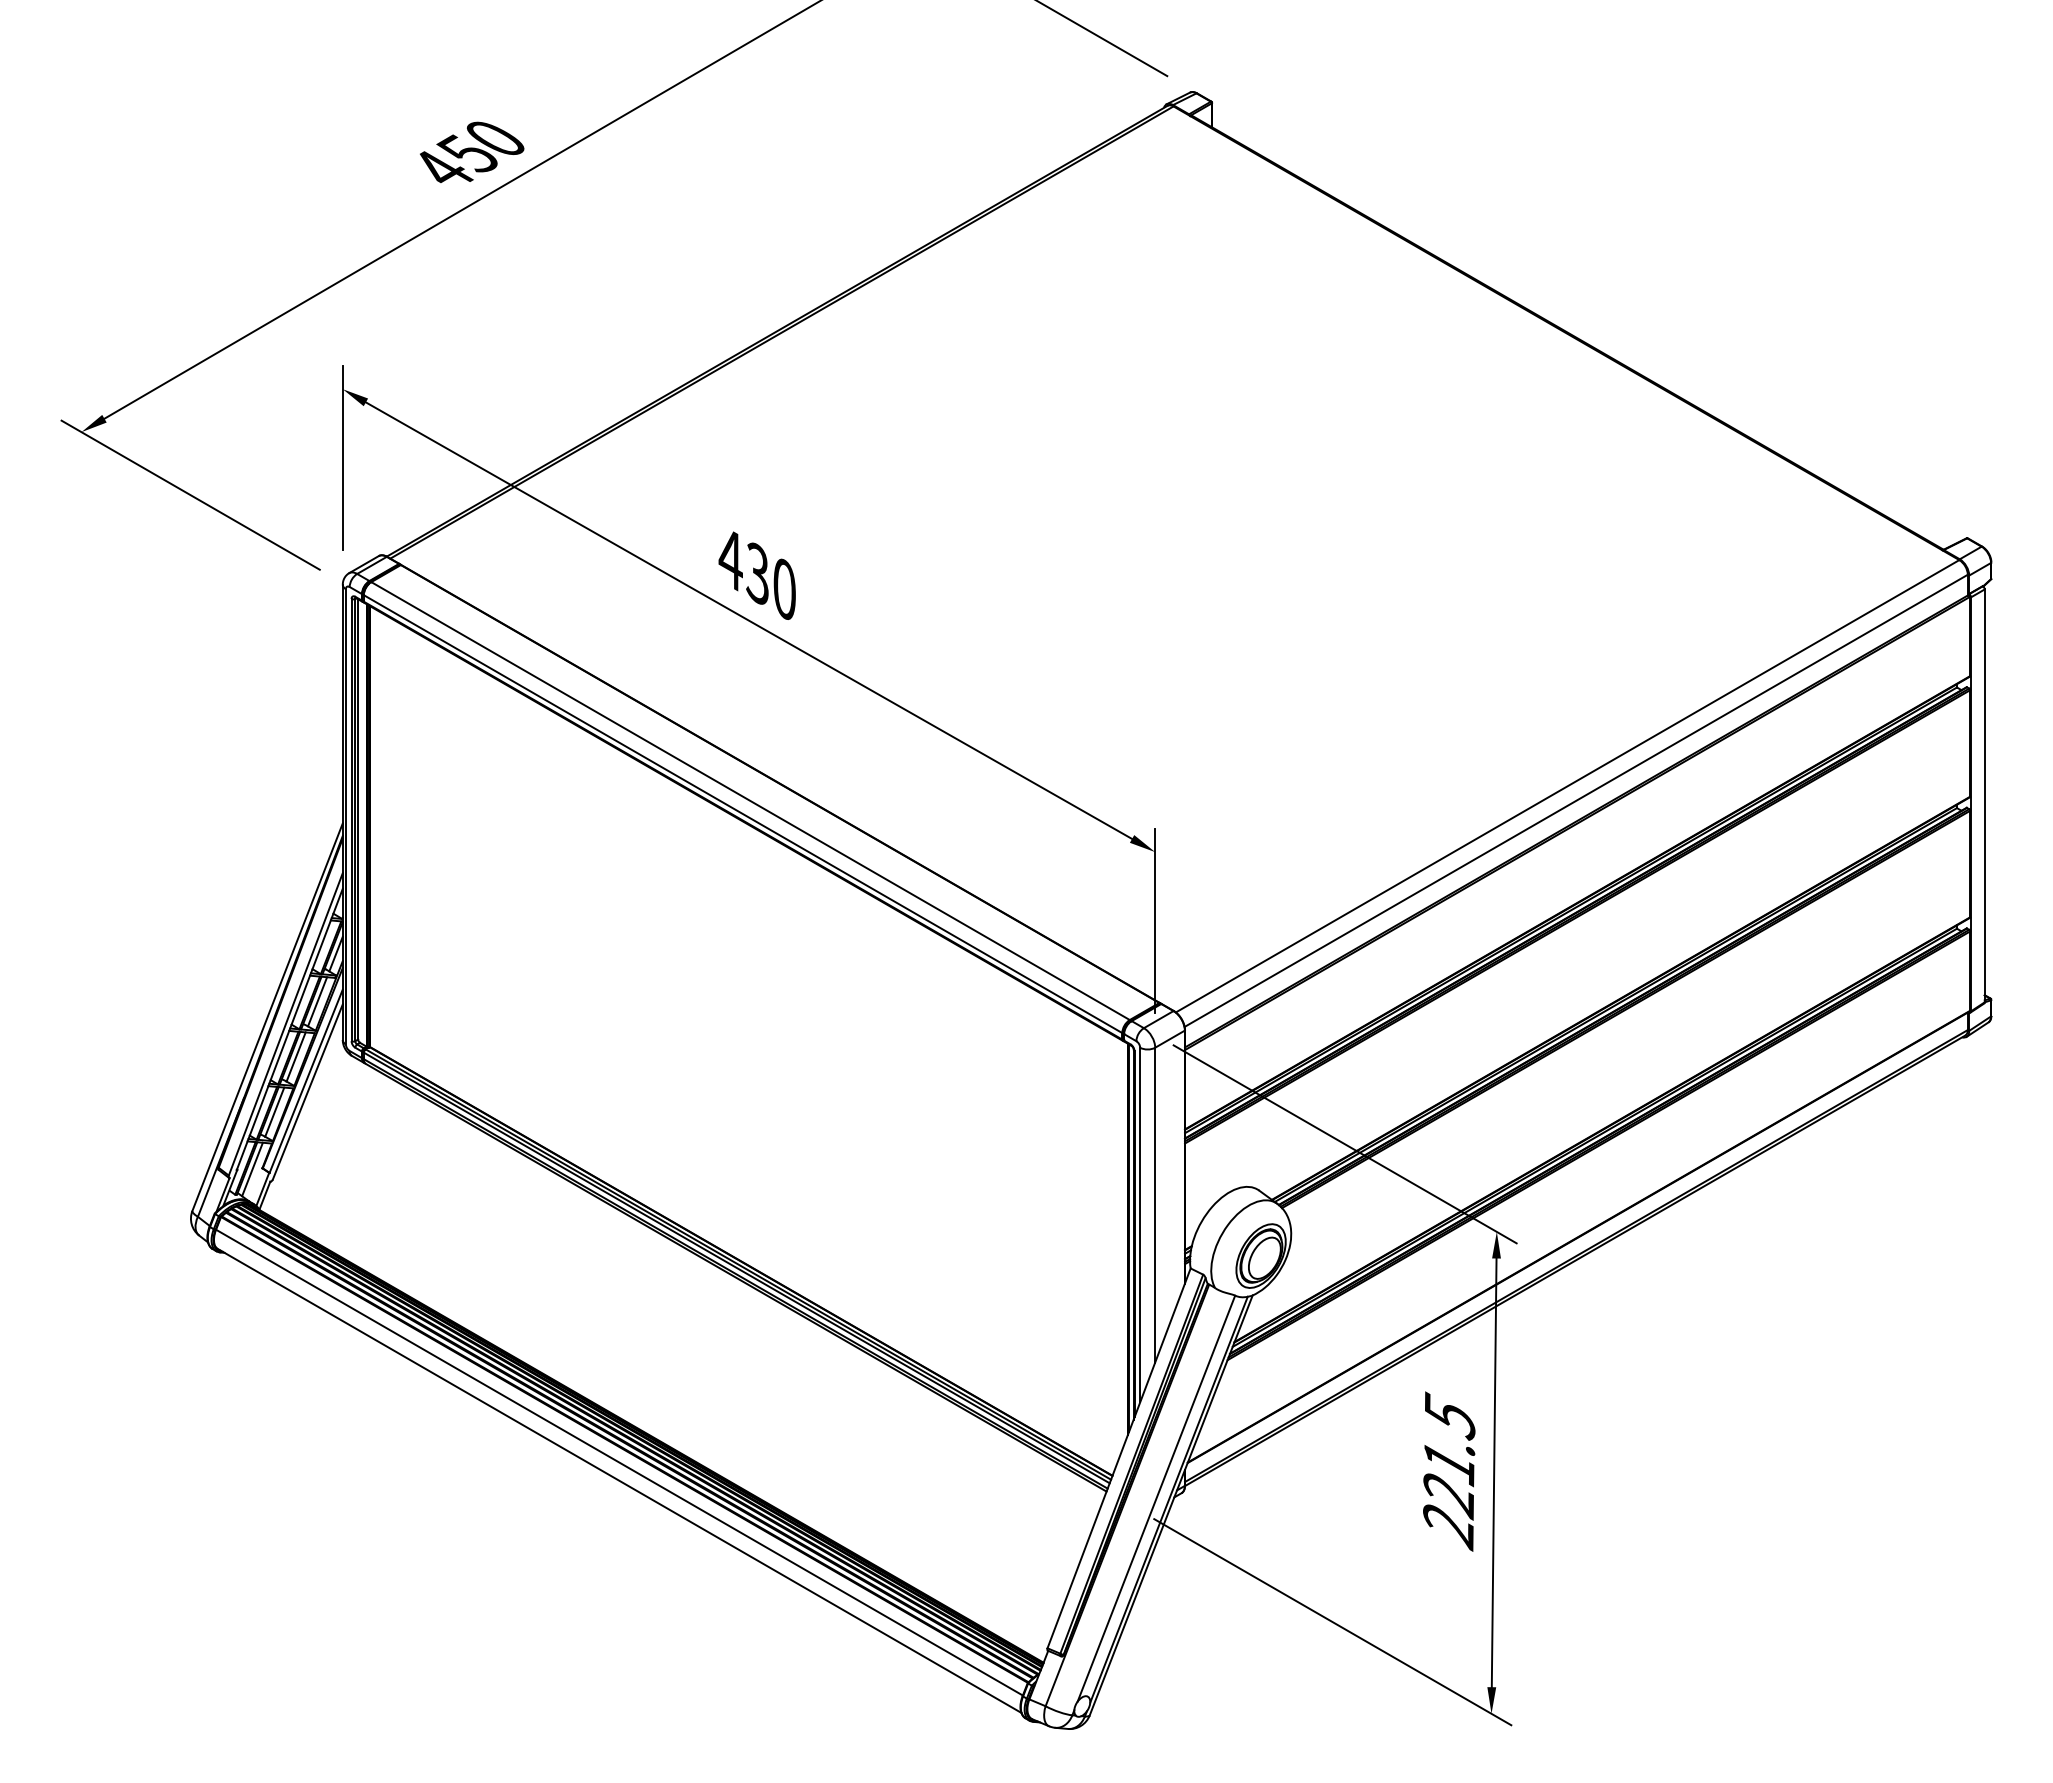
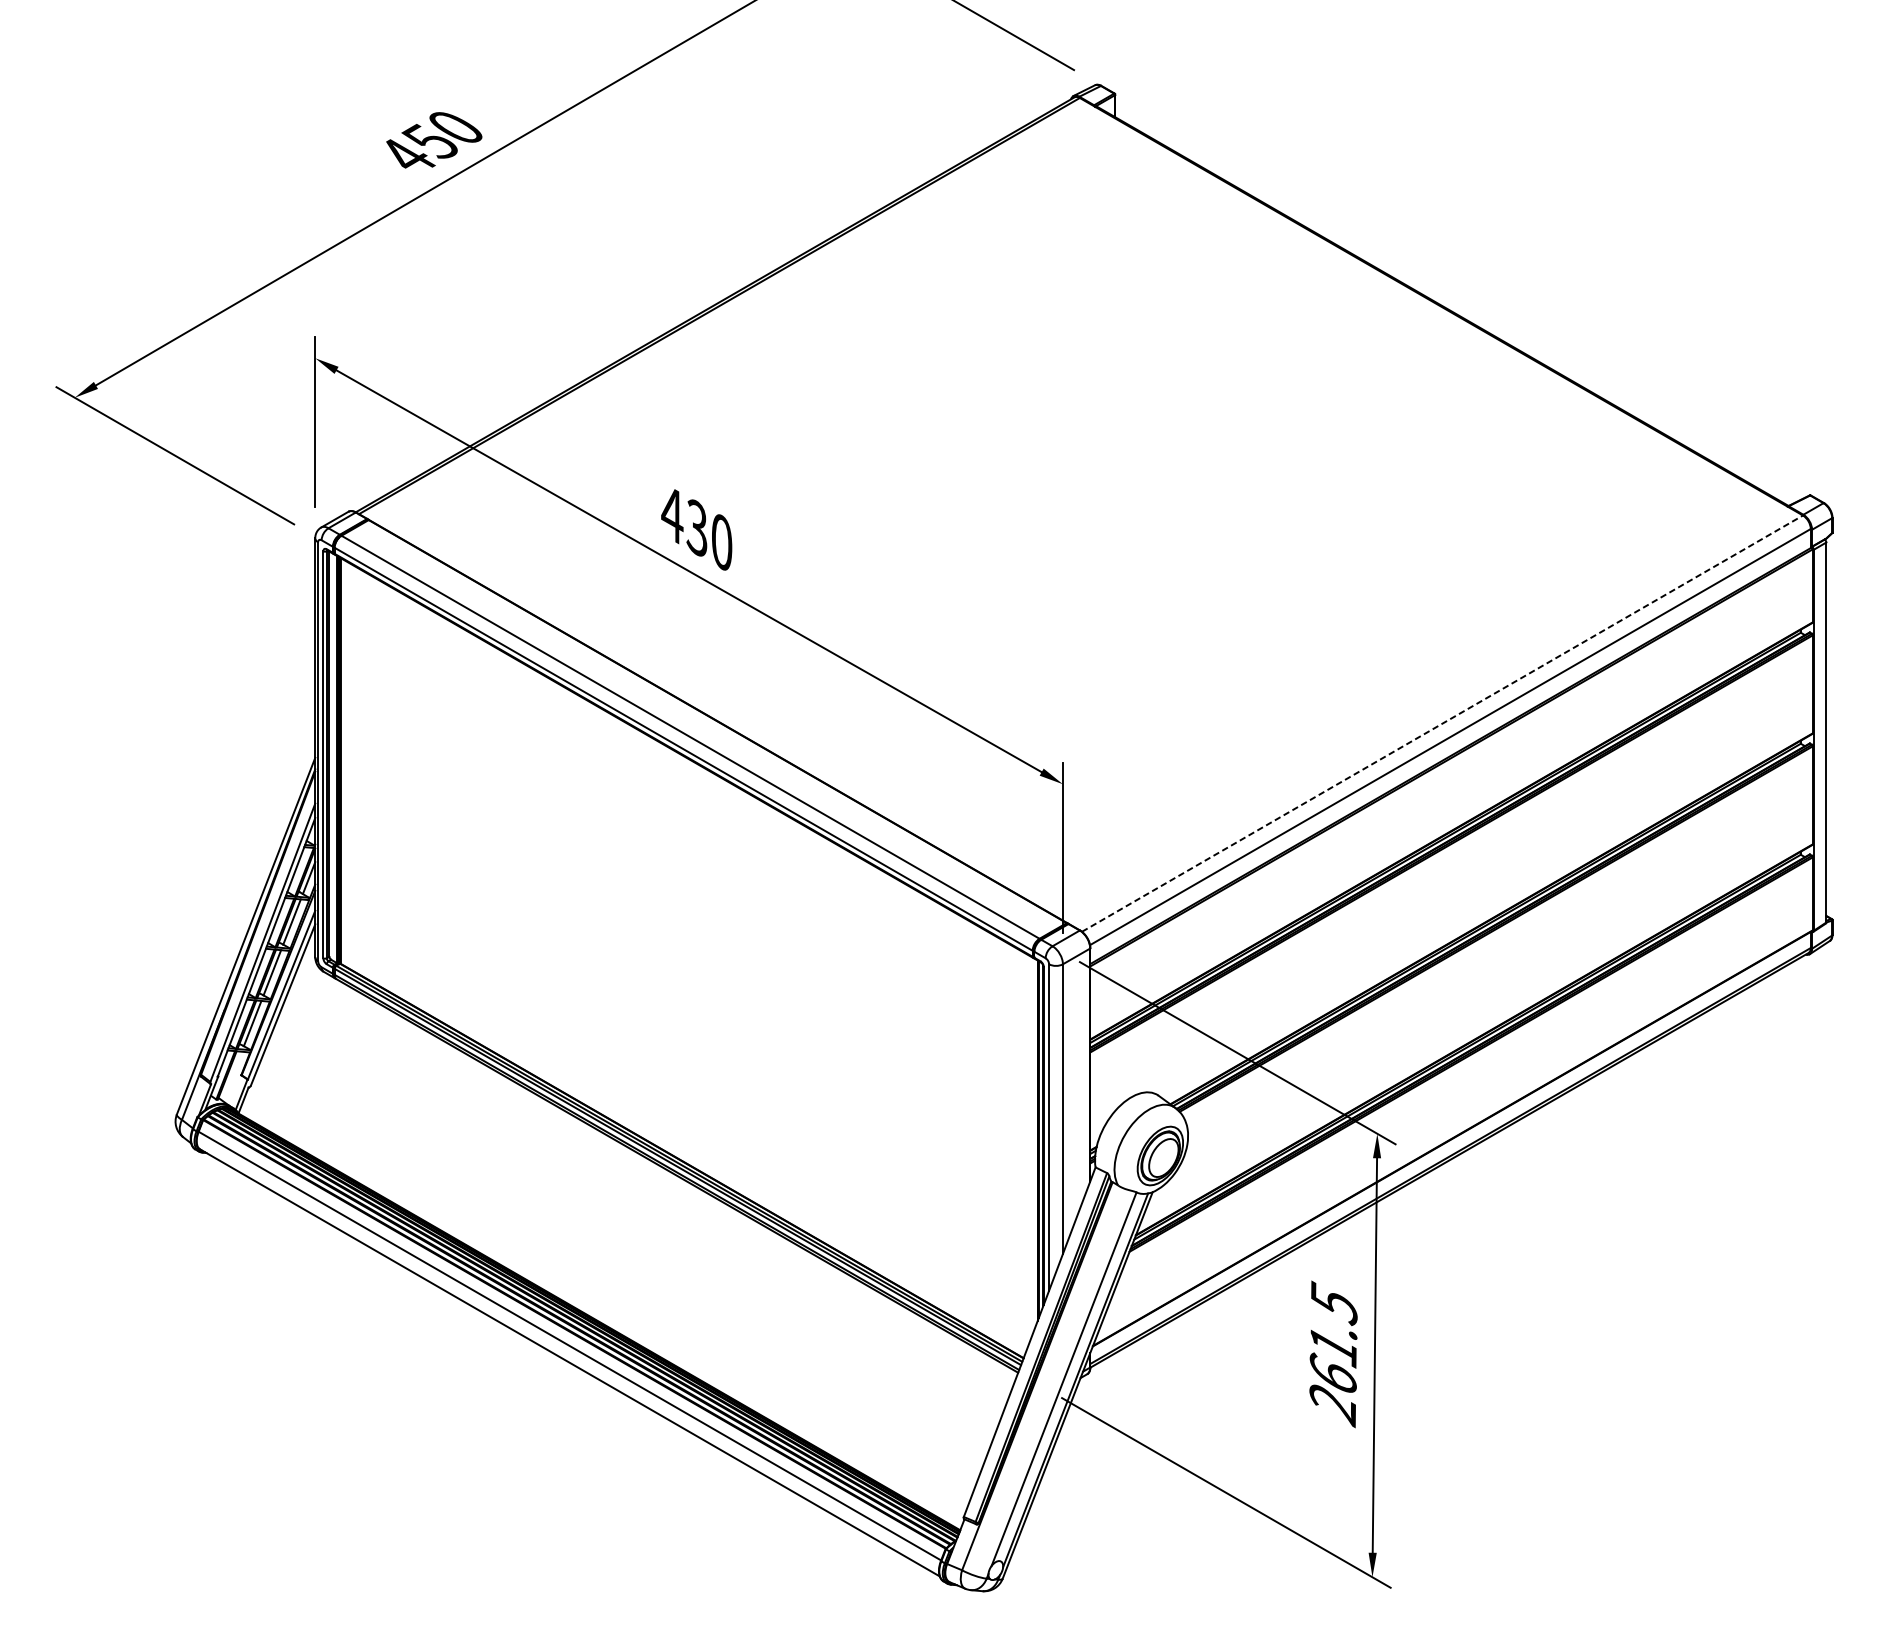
line: (1568, 786) -> (1443, 723), solid -> dashed
line: (252, 1169) -> (232, 1076), removed
text: (1448, 1494) -> (1332, 1375), 221.5 -> 261.5

